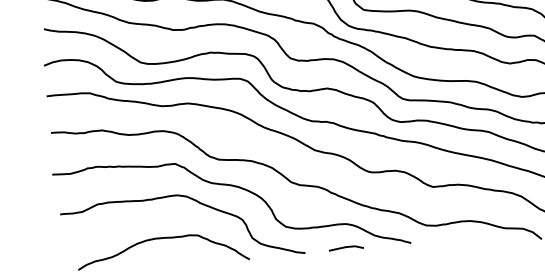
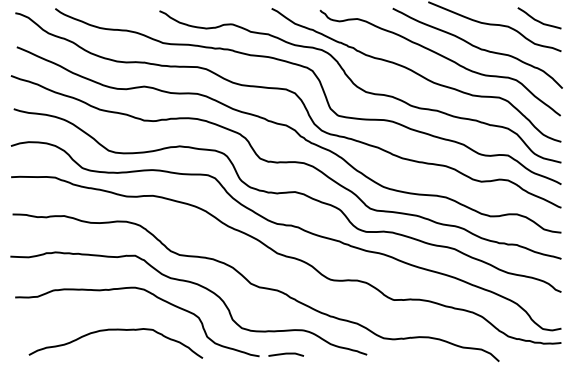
curve: (345, 248) -> (285, 354), moved

